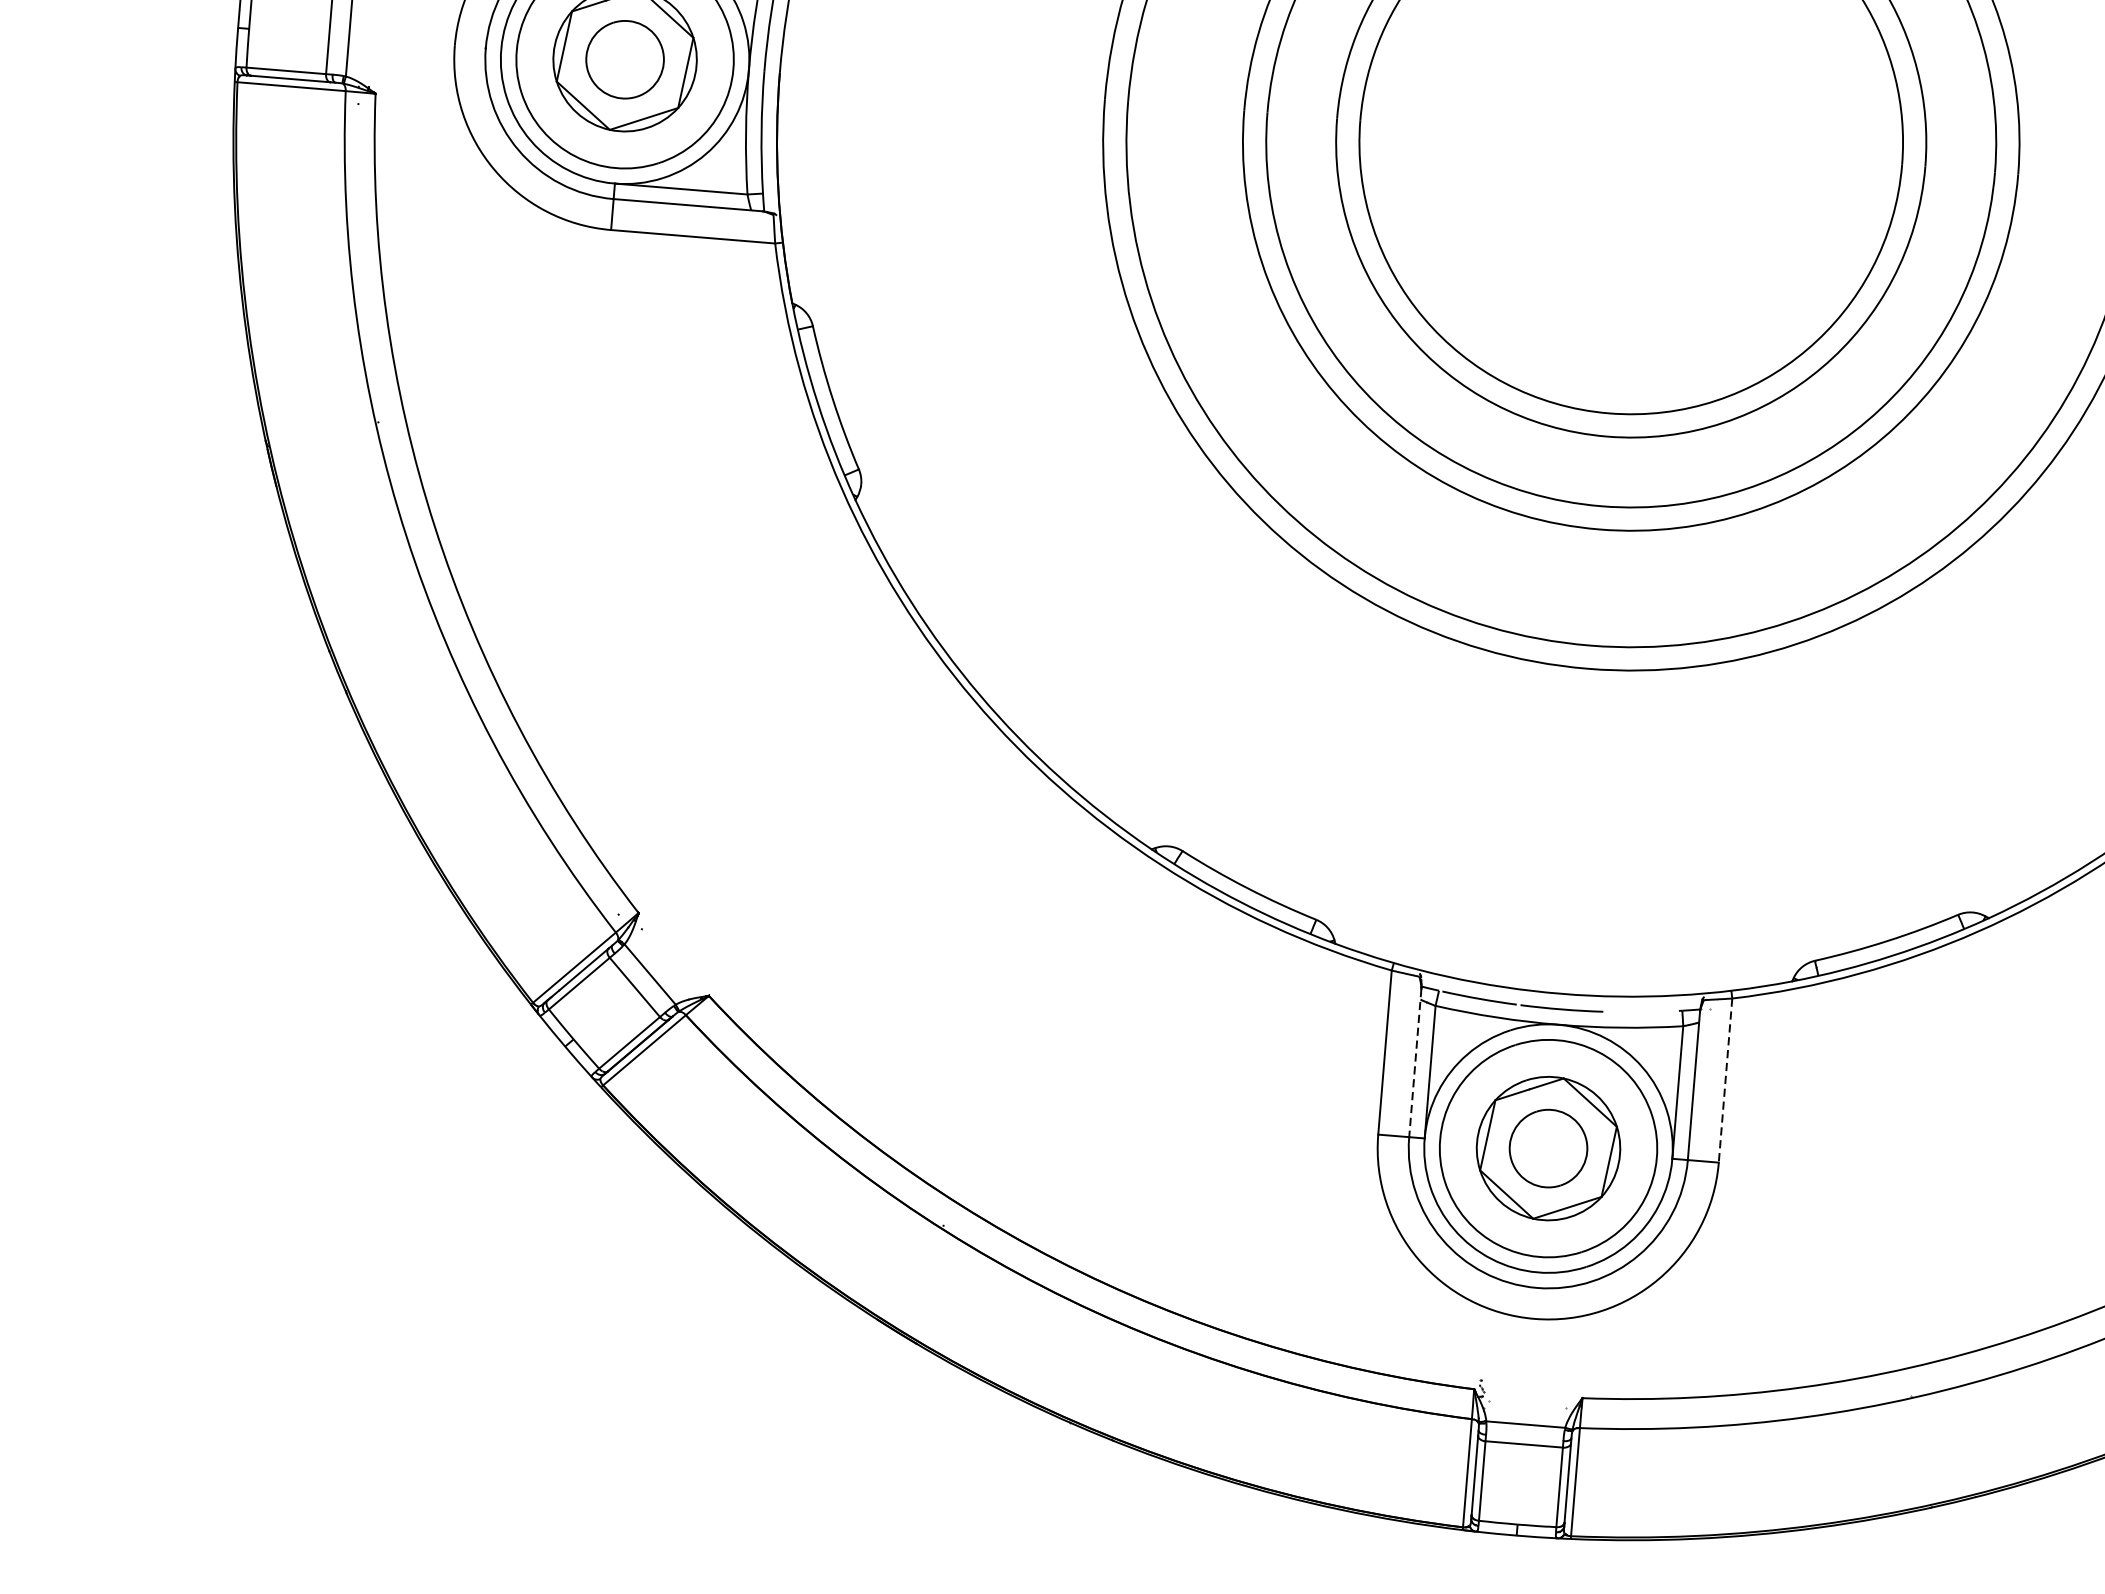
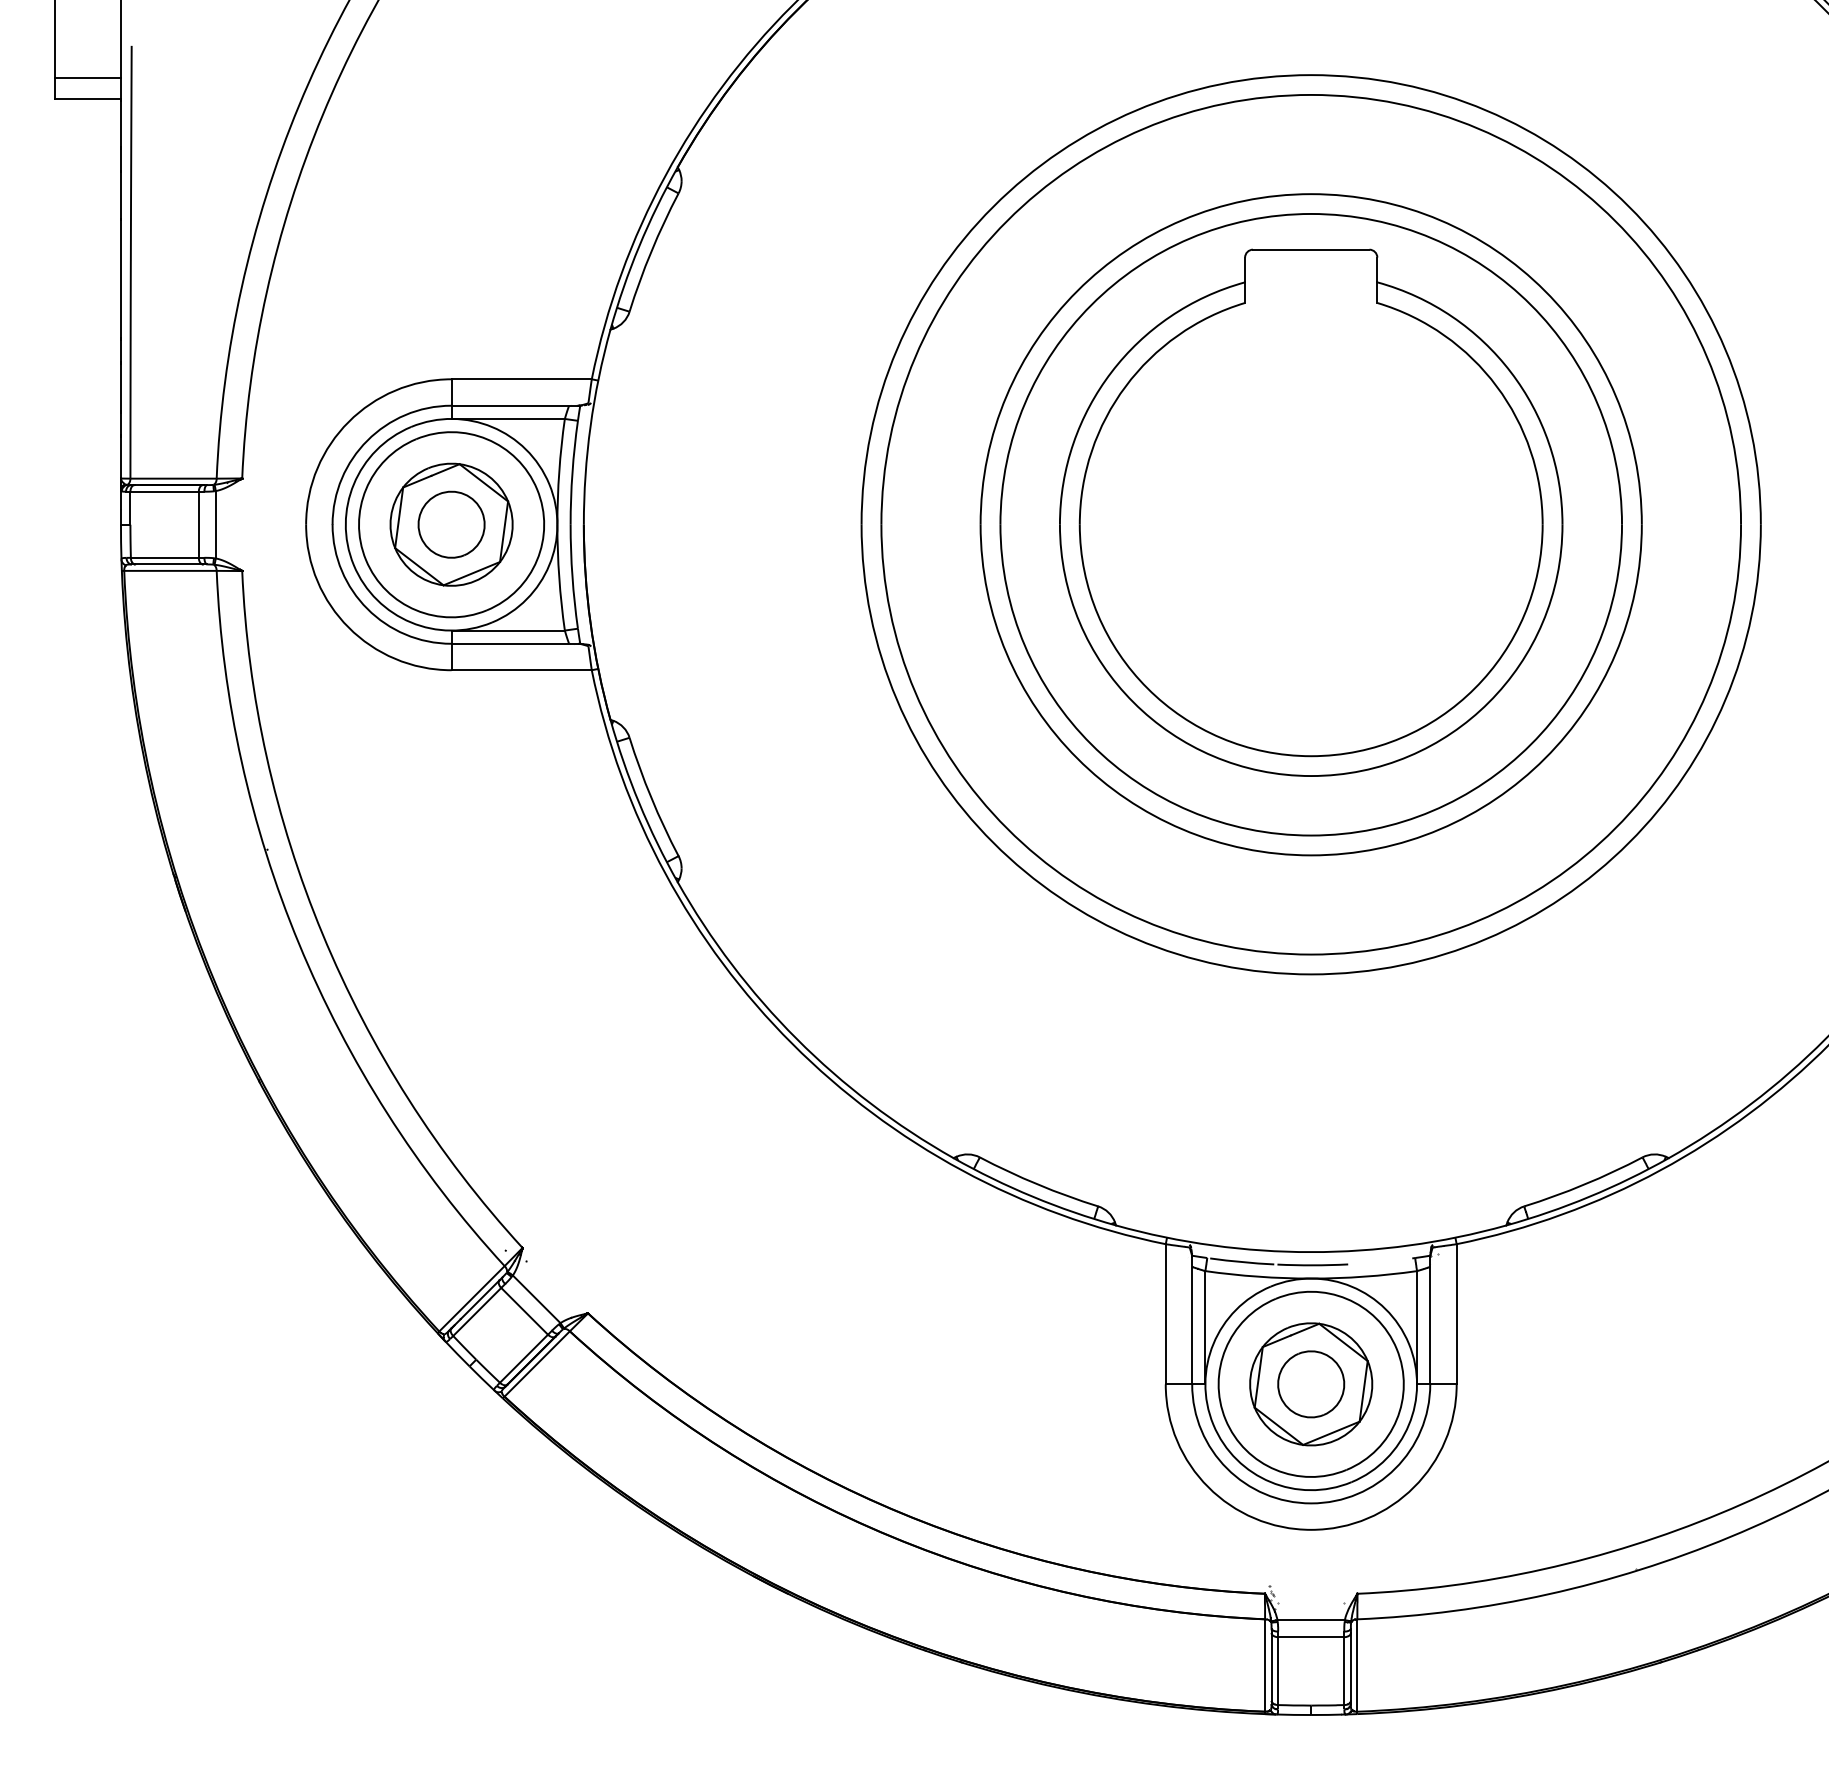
line: (1415, 1063) -> (1192, 1321), dashed -> solid
line: (1725, 1080) -> (1456, 1314), dashed -> solid

